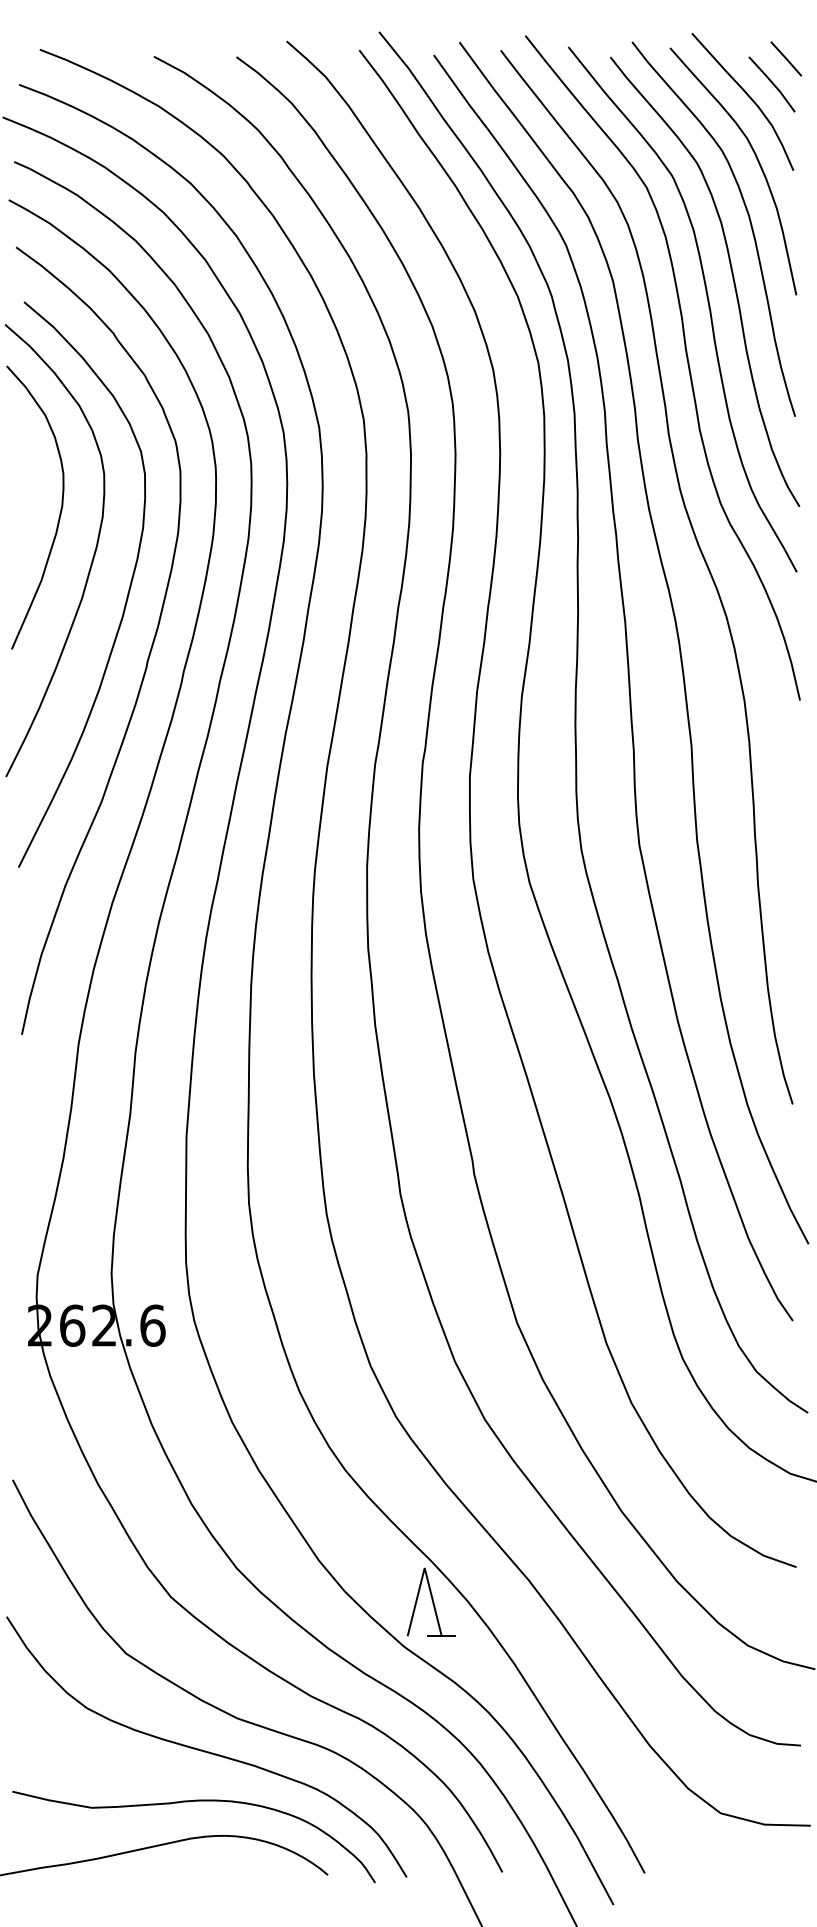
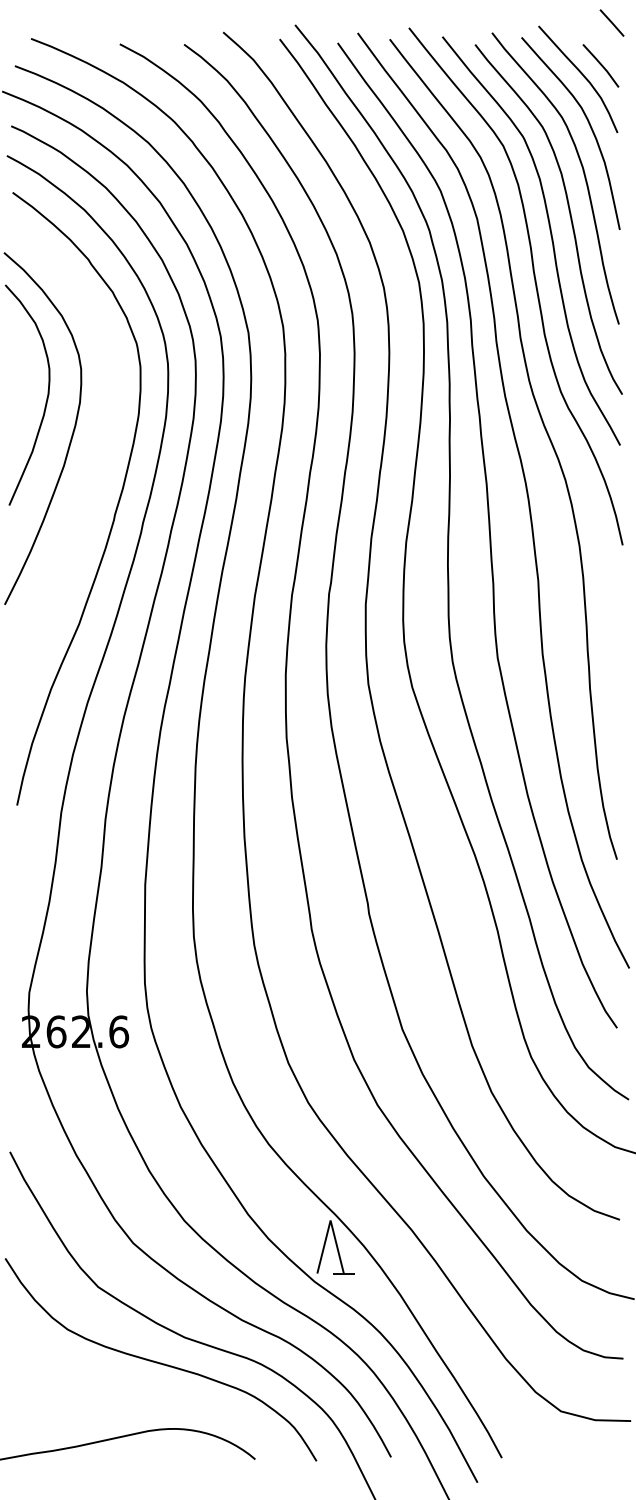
line: (785, 58) -> (611, 22), moved
curve: (126, 595) -> (98, 463), removed
curve: (184, 1803) -> (143, 1403), removed

